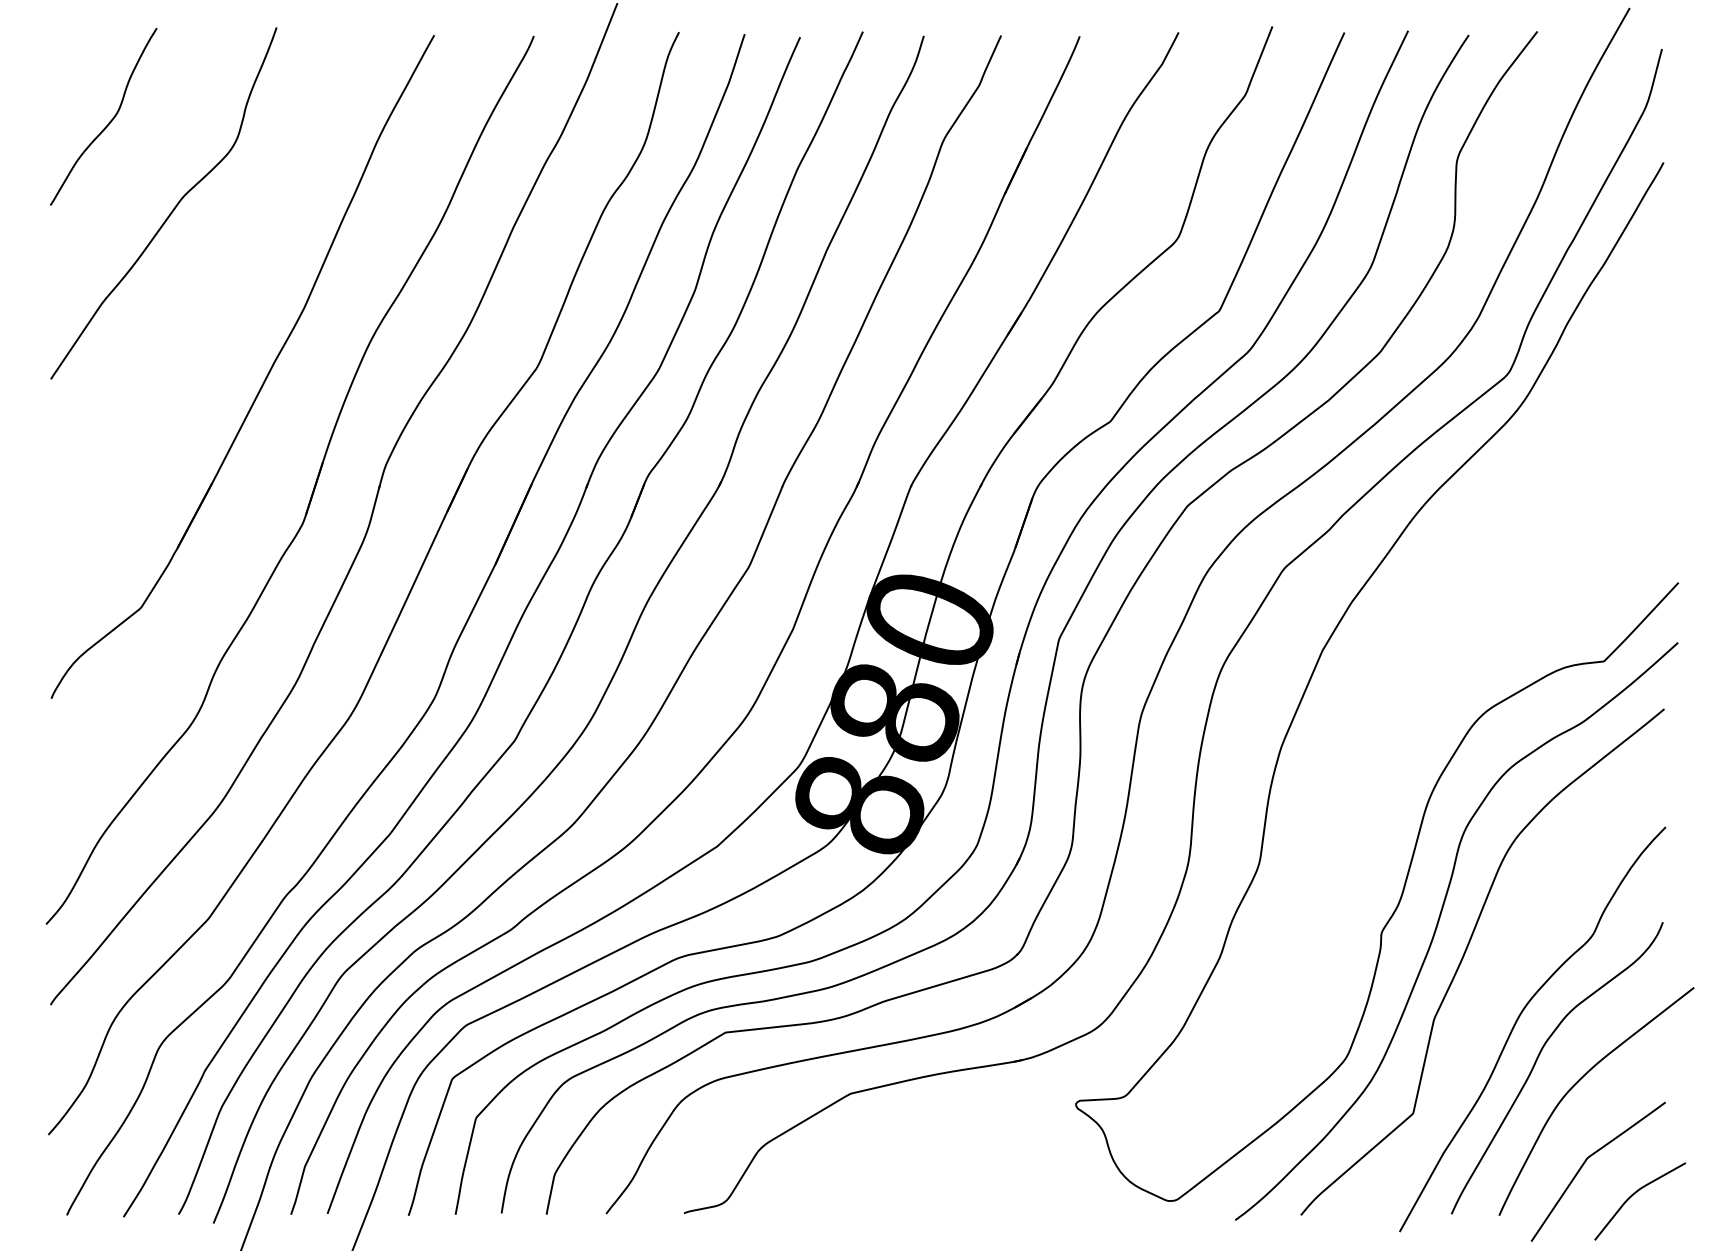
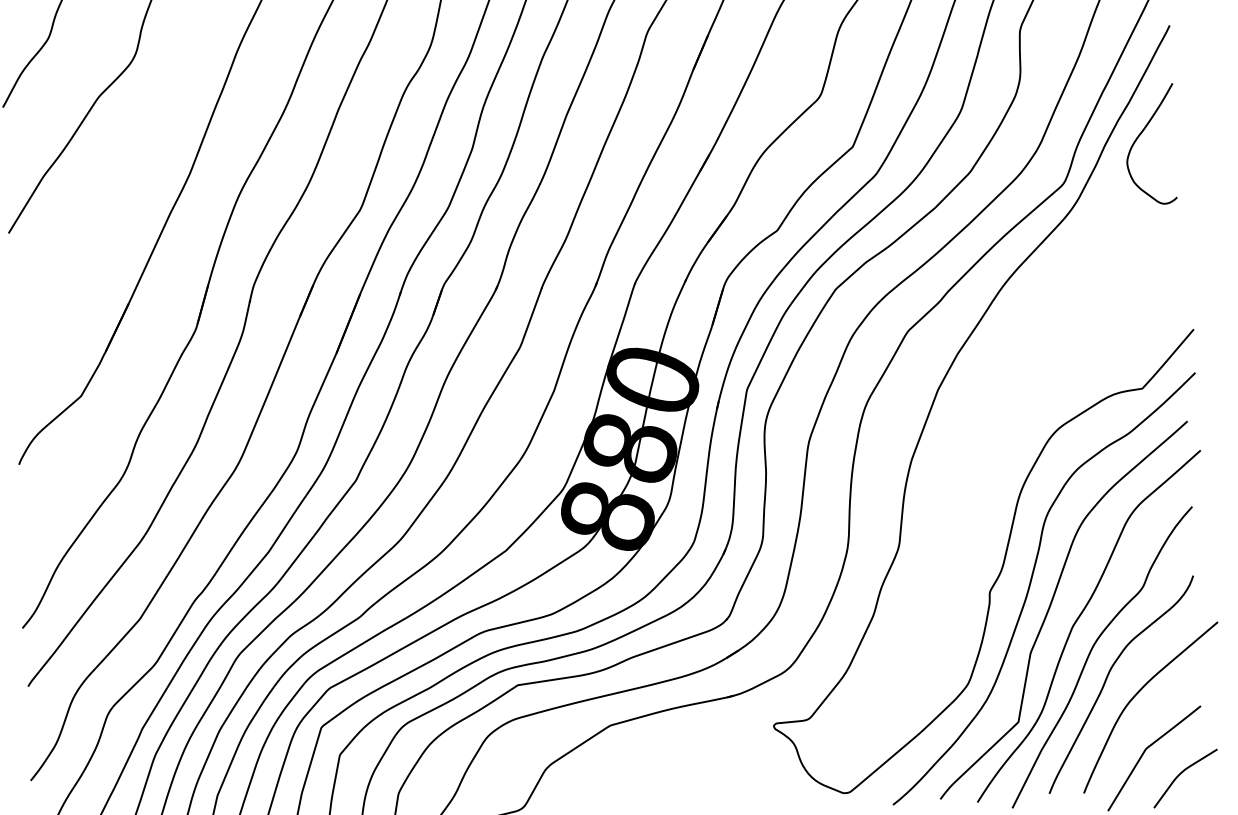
curve: (1615, 313) -> (1139, 136), added
curve: (1501, 976) -> (1078, 620), added

